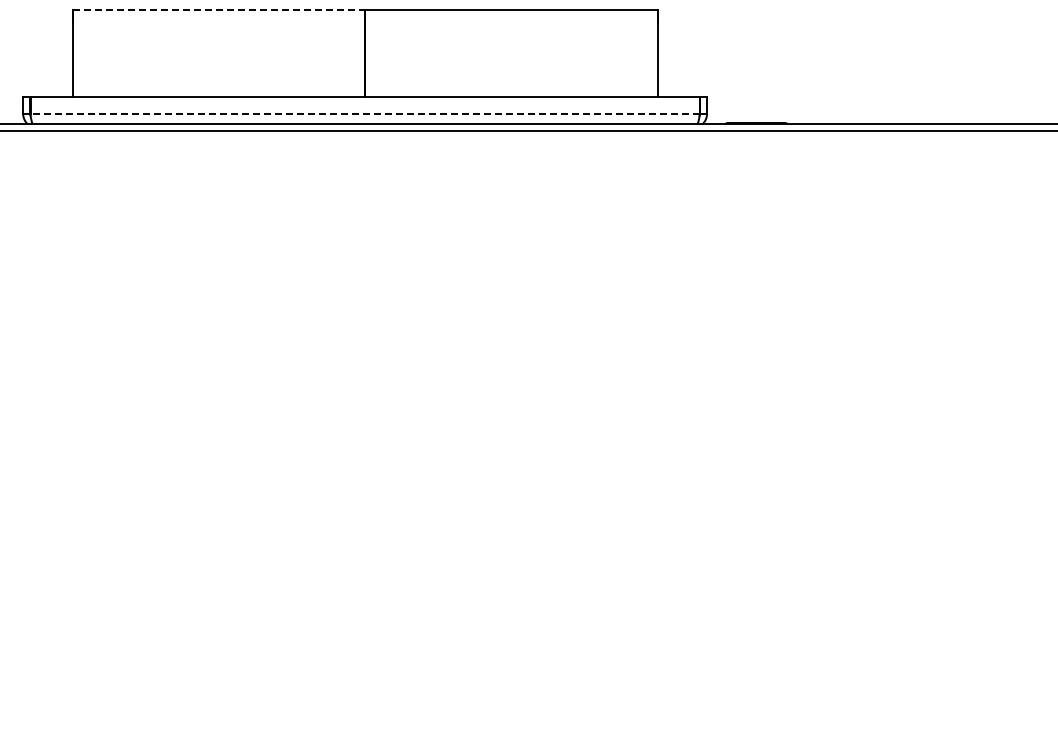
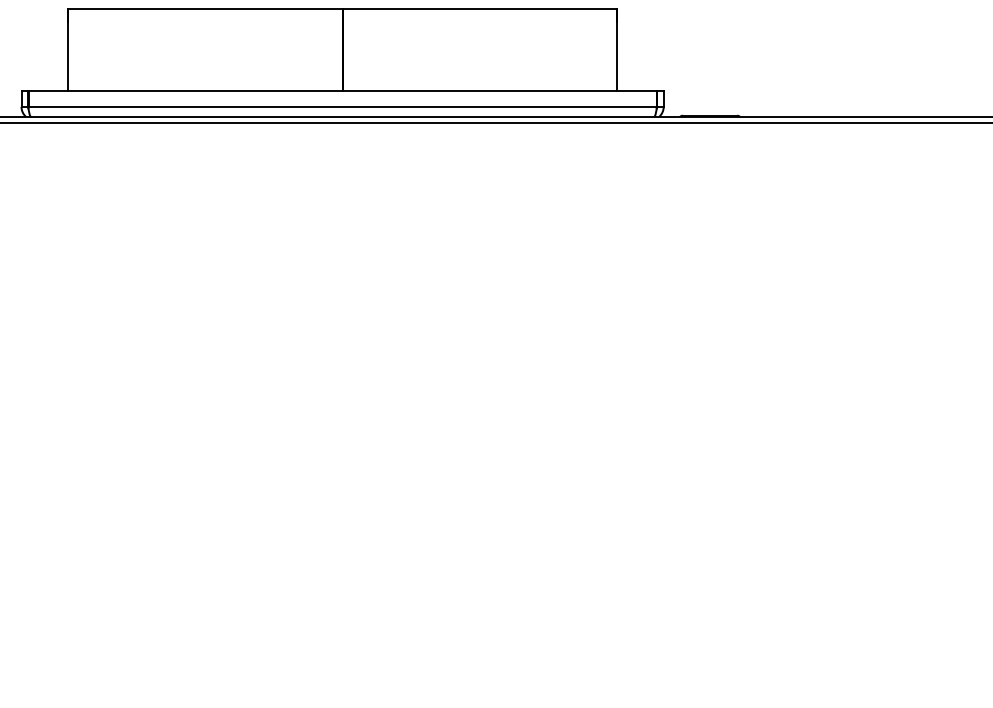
line: (219, 10) -> (205, 9), dashed -> solid
line: (364, 113) -> (342, 106), dashed -> solid

